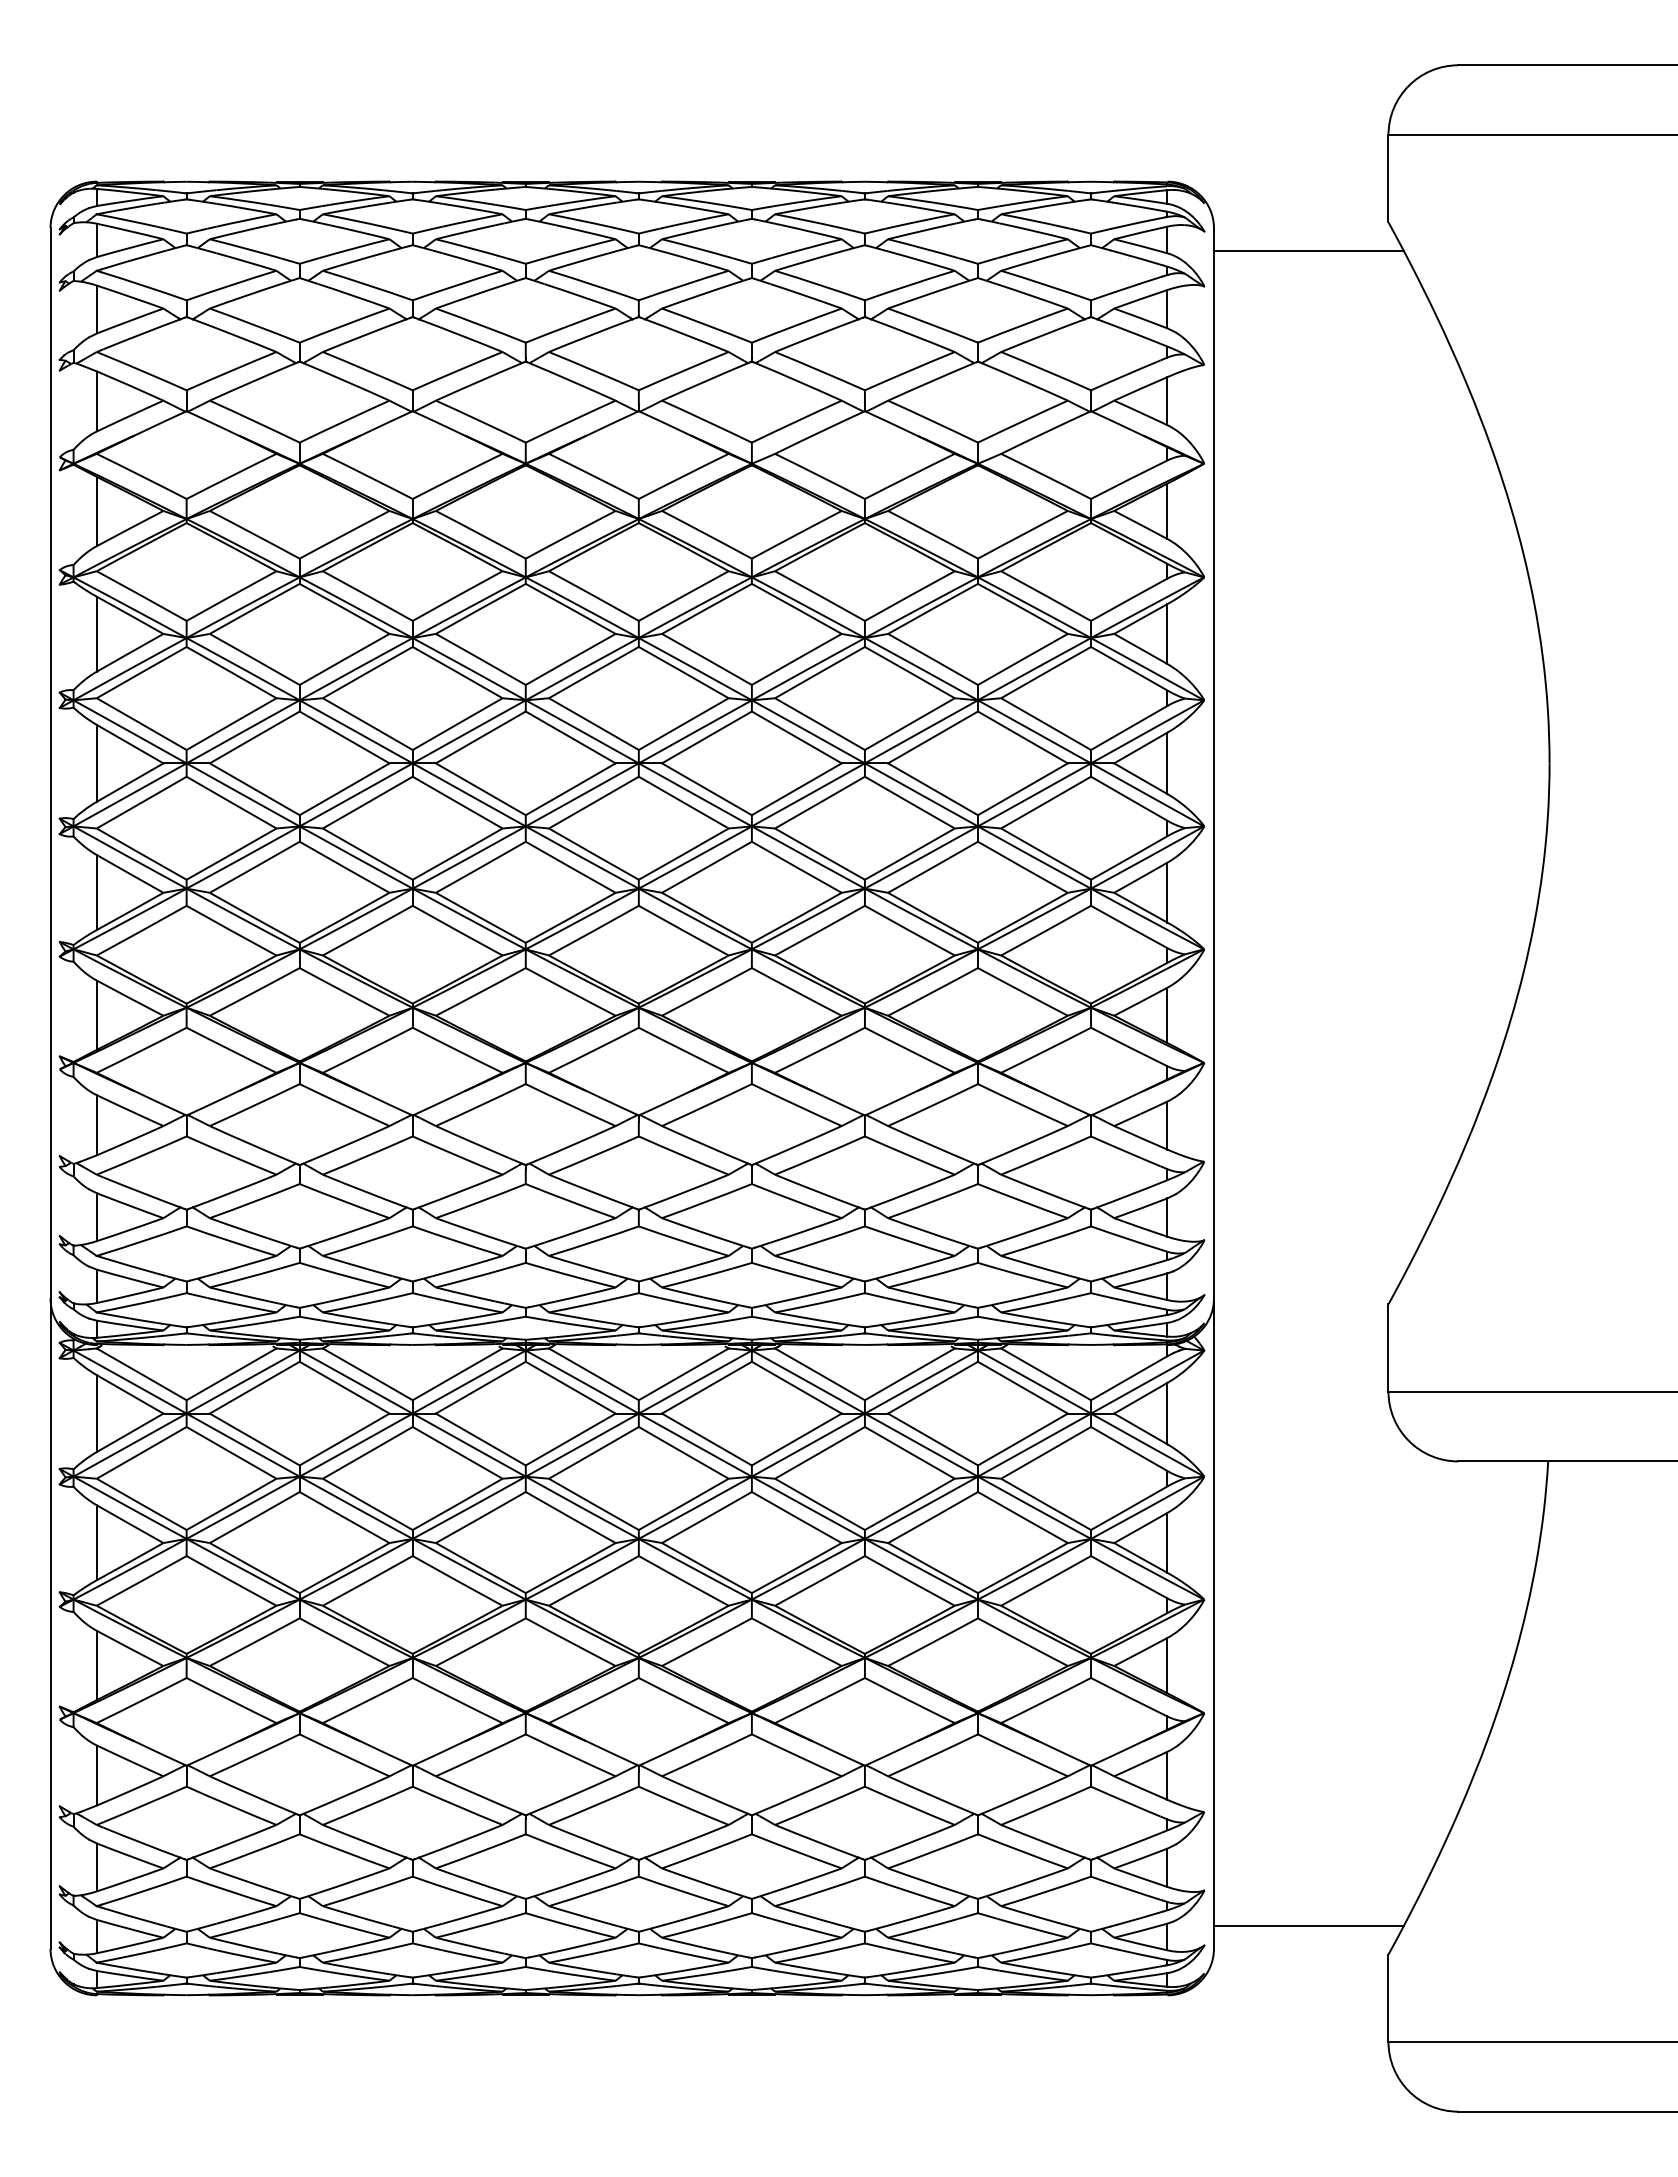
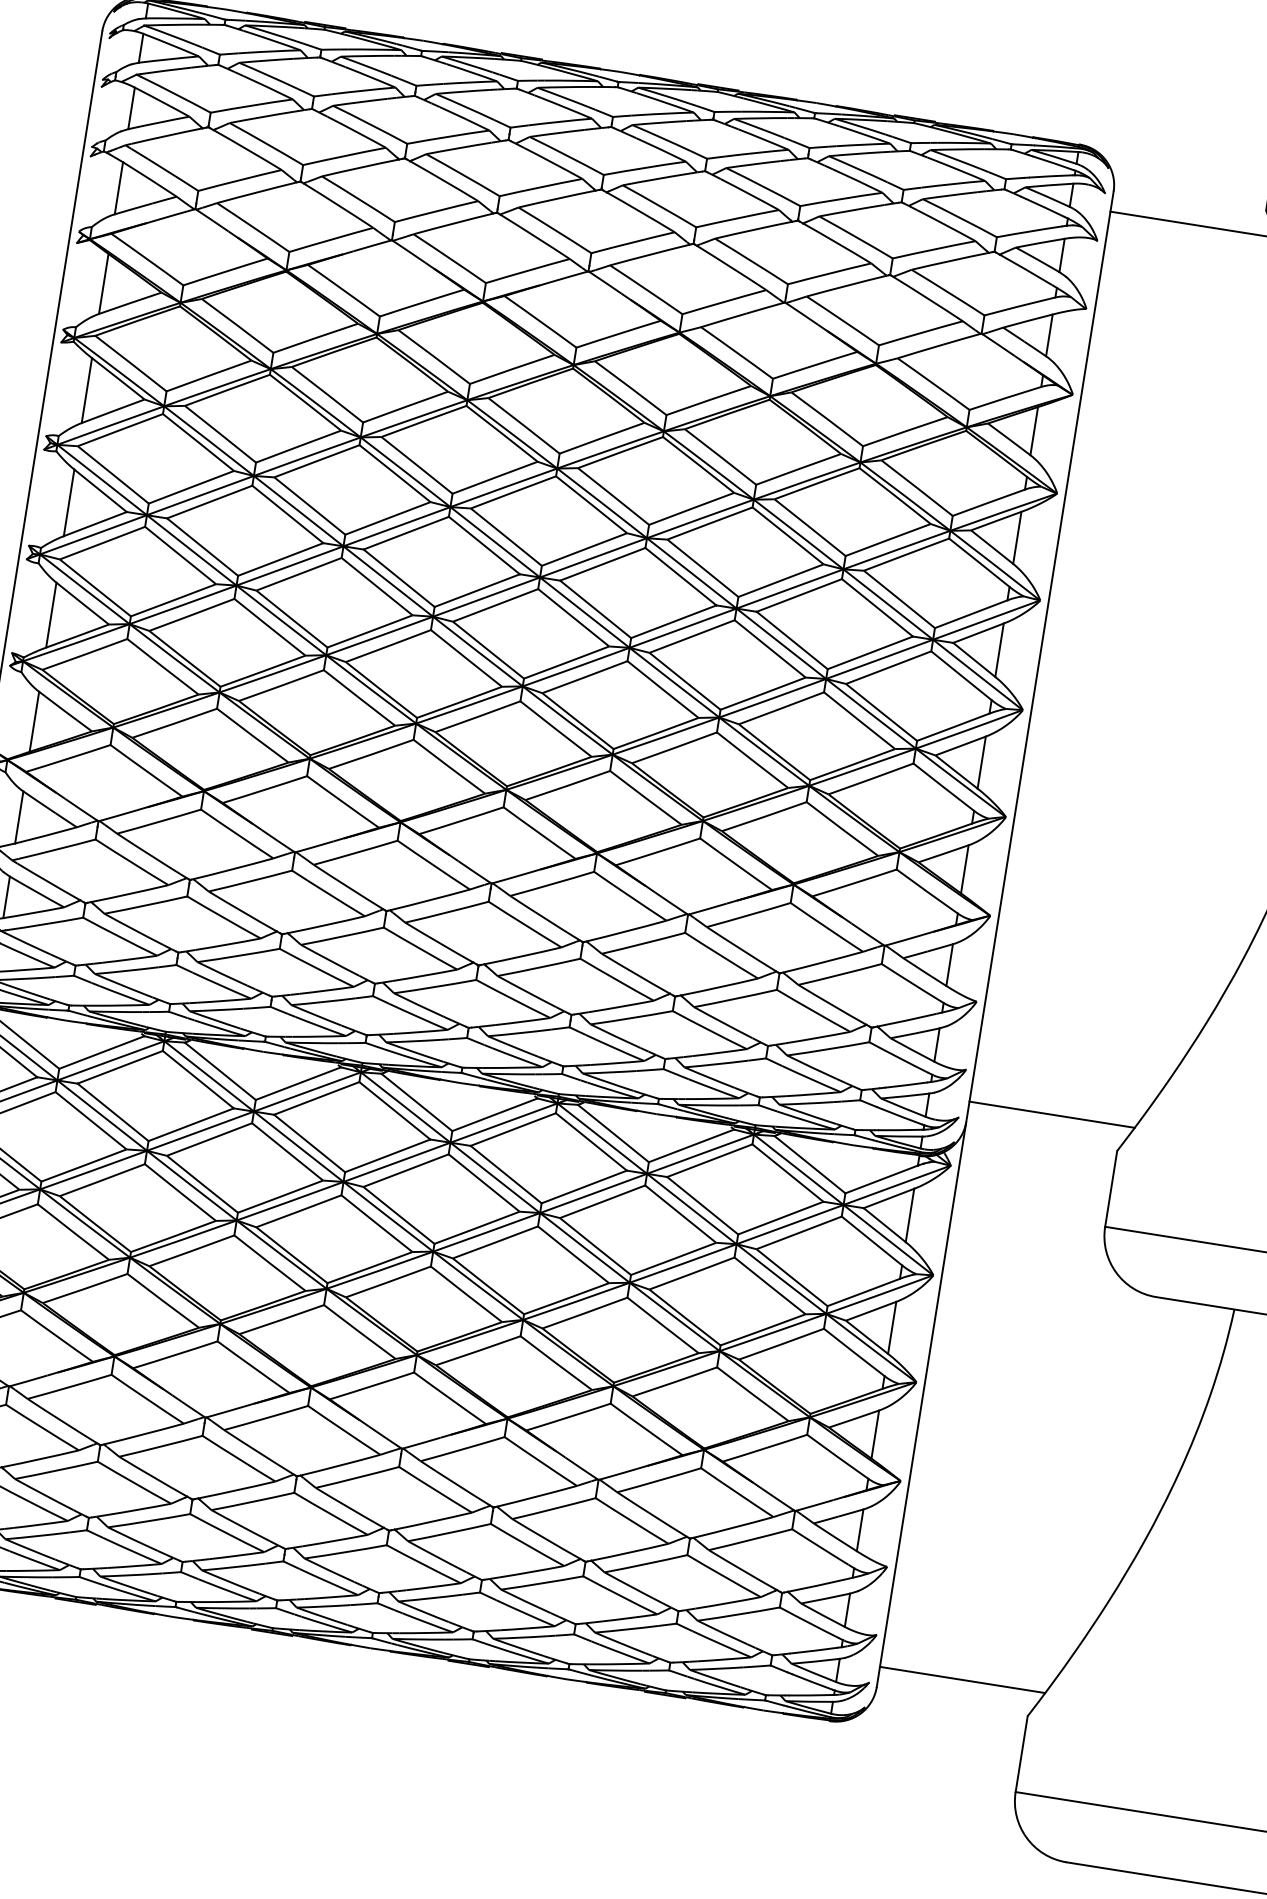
line: (1308, 1275) -> (1051, 1114), added

